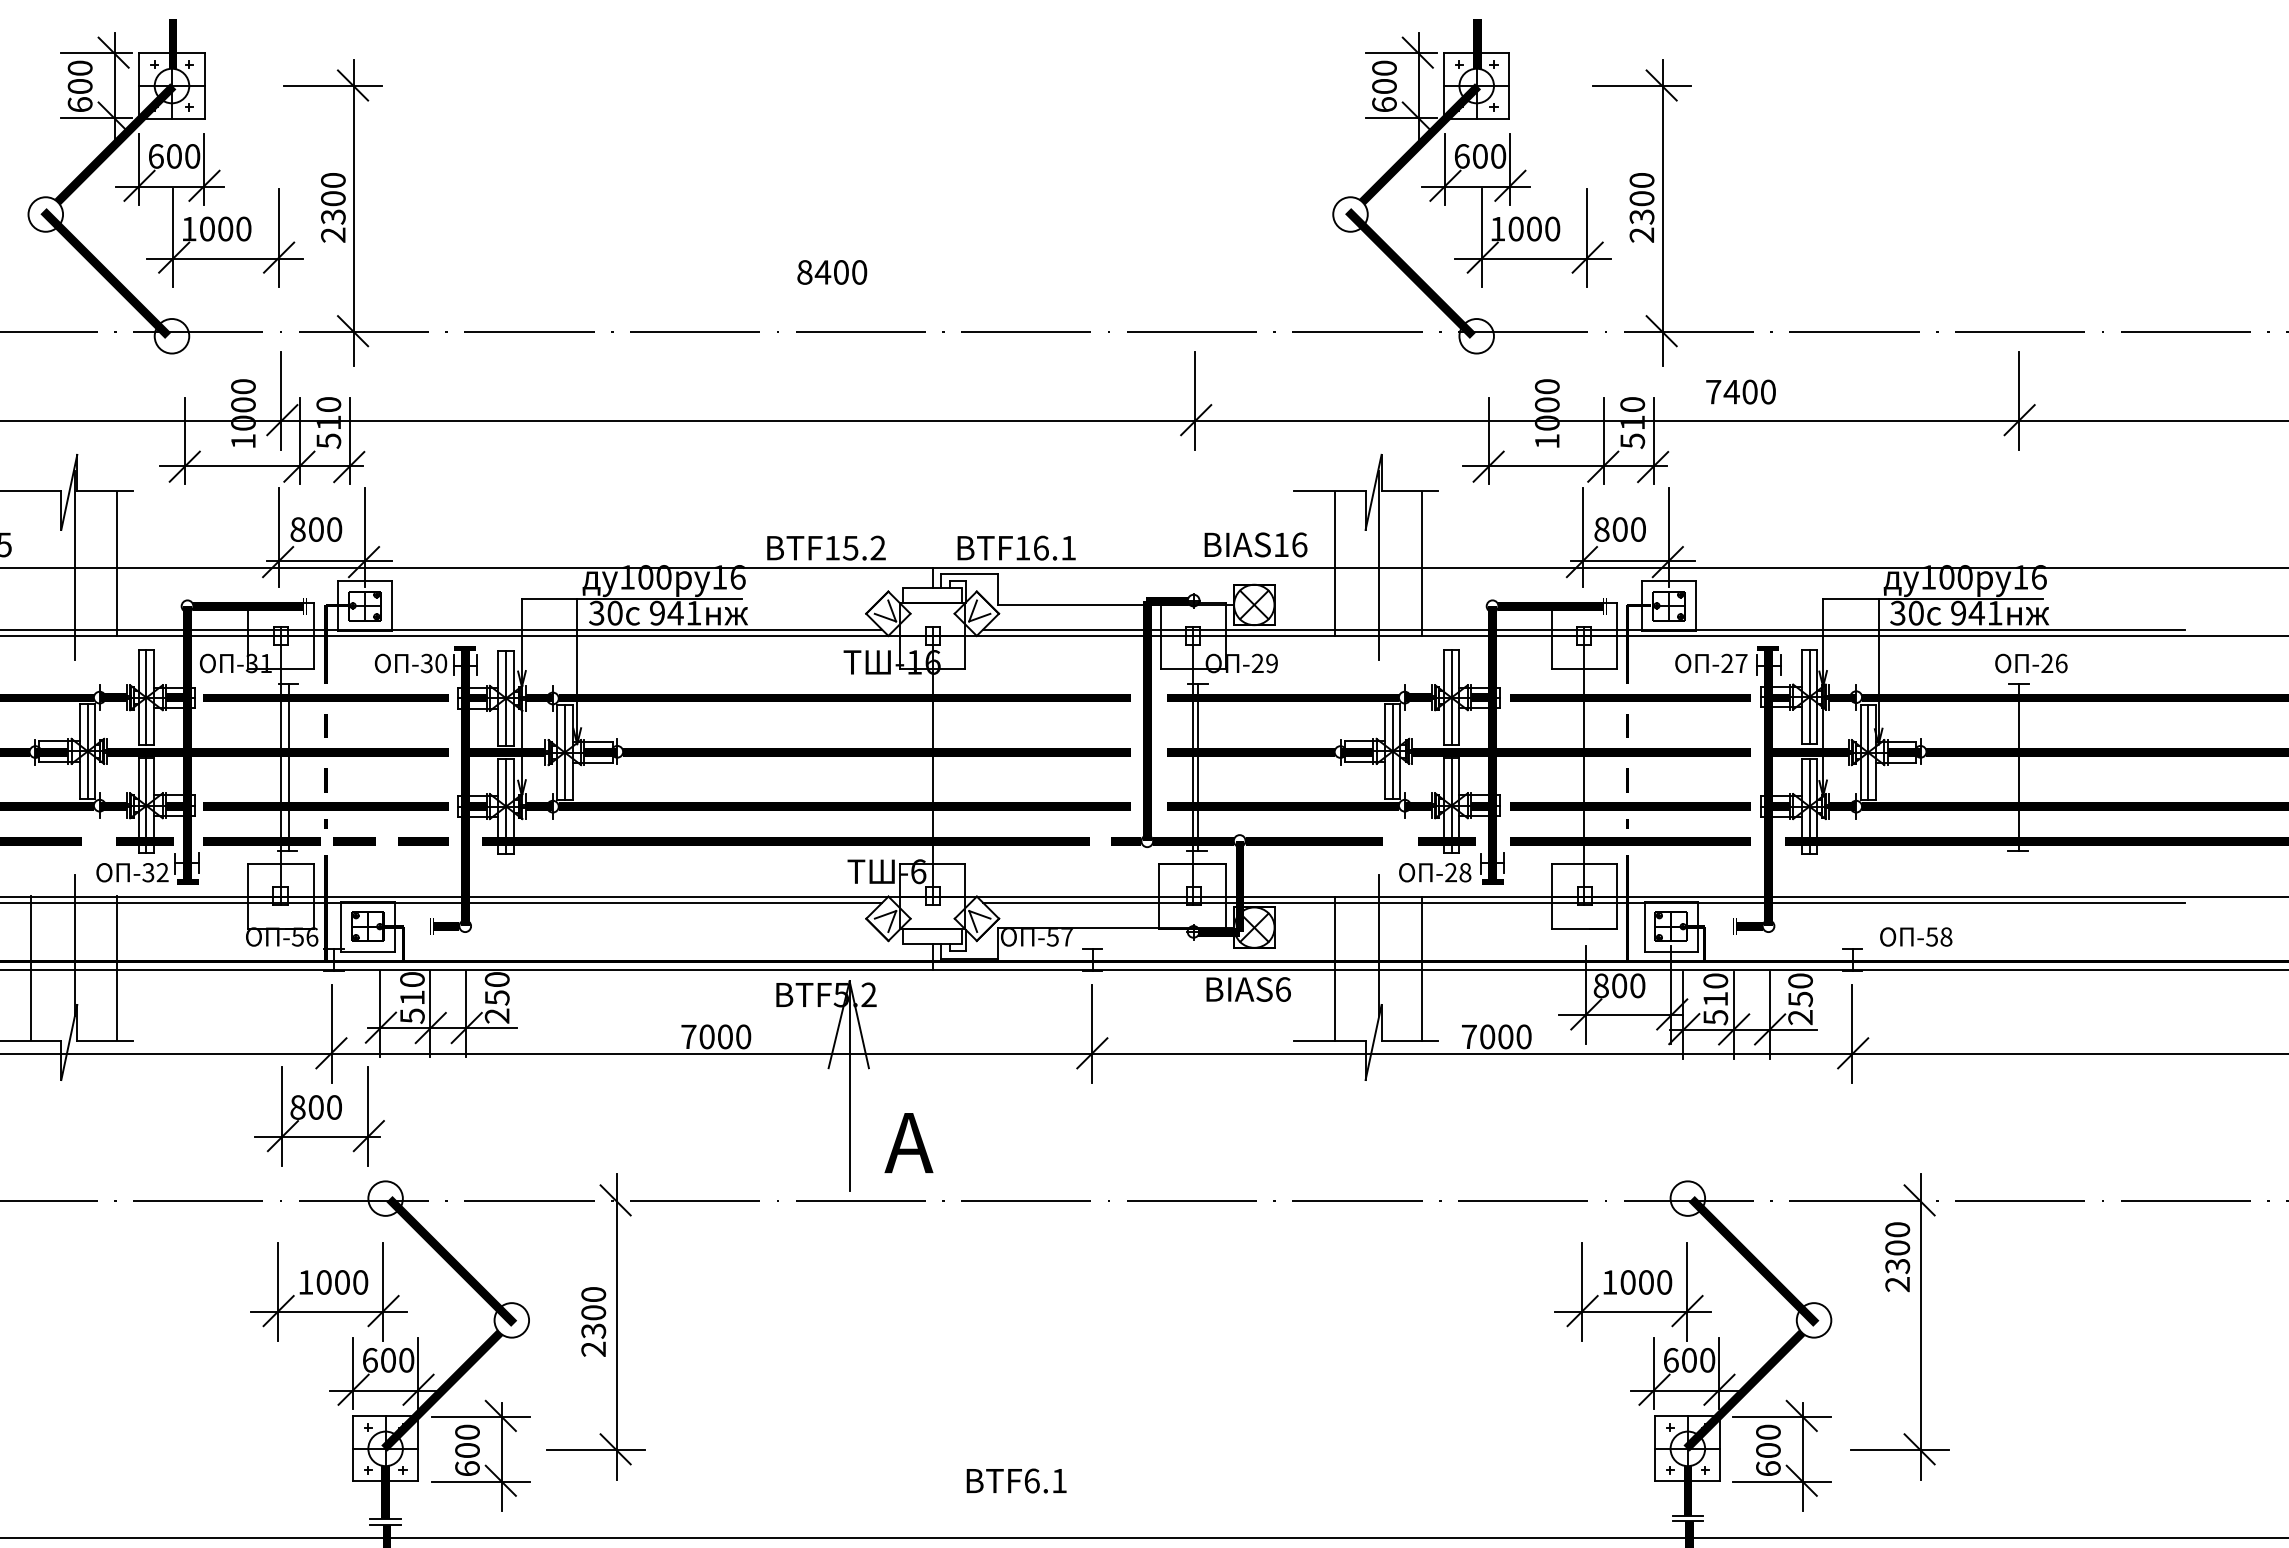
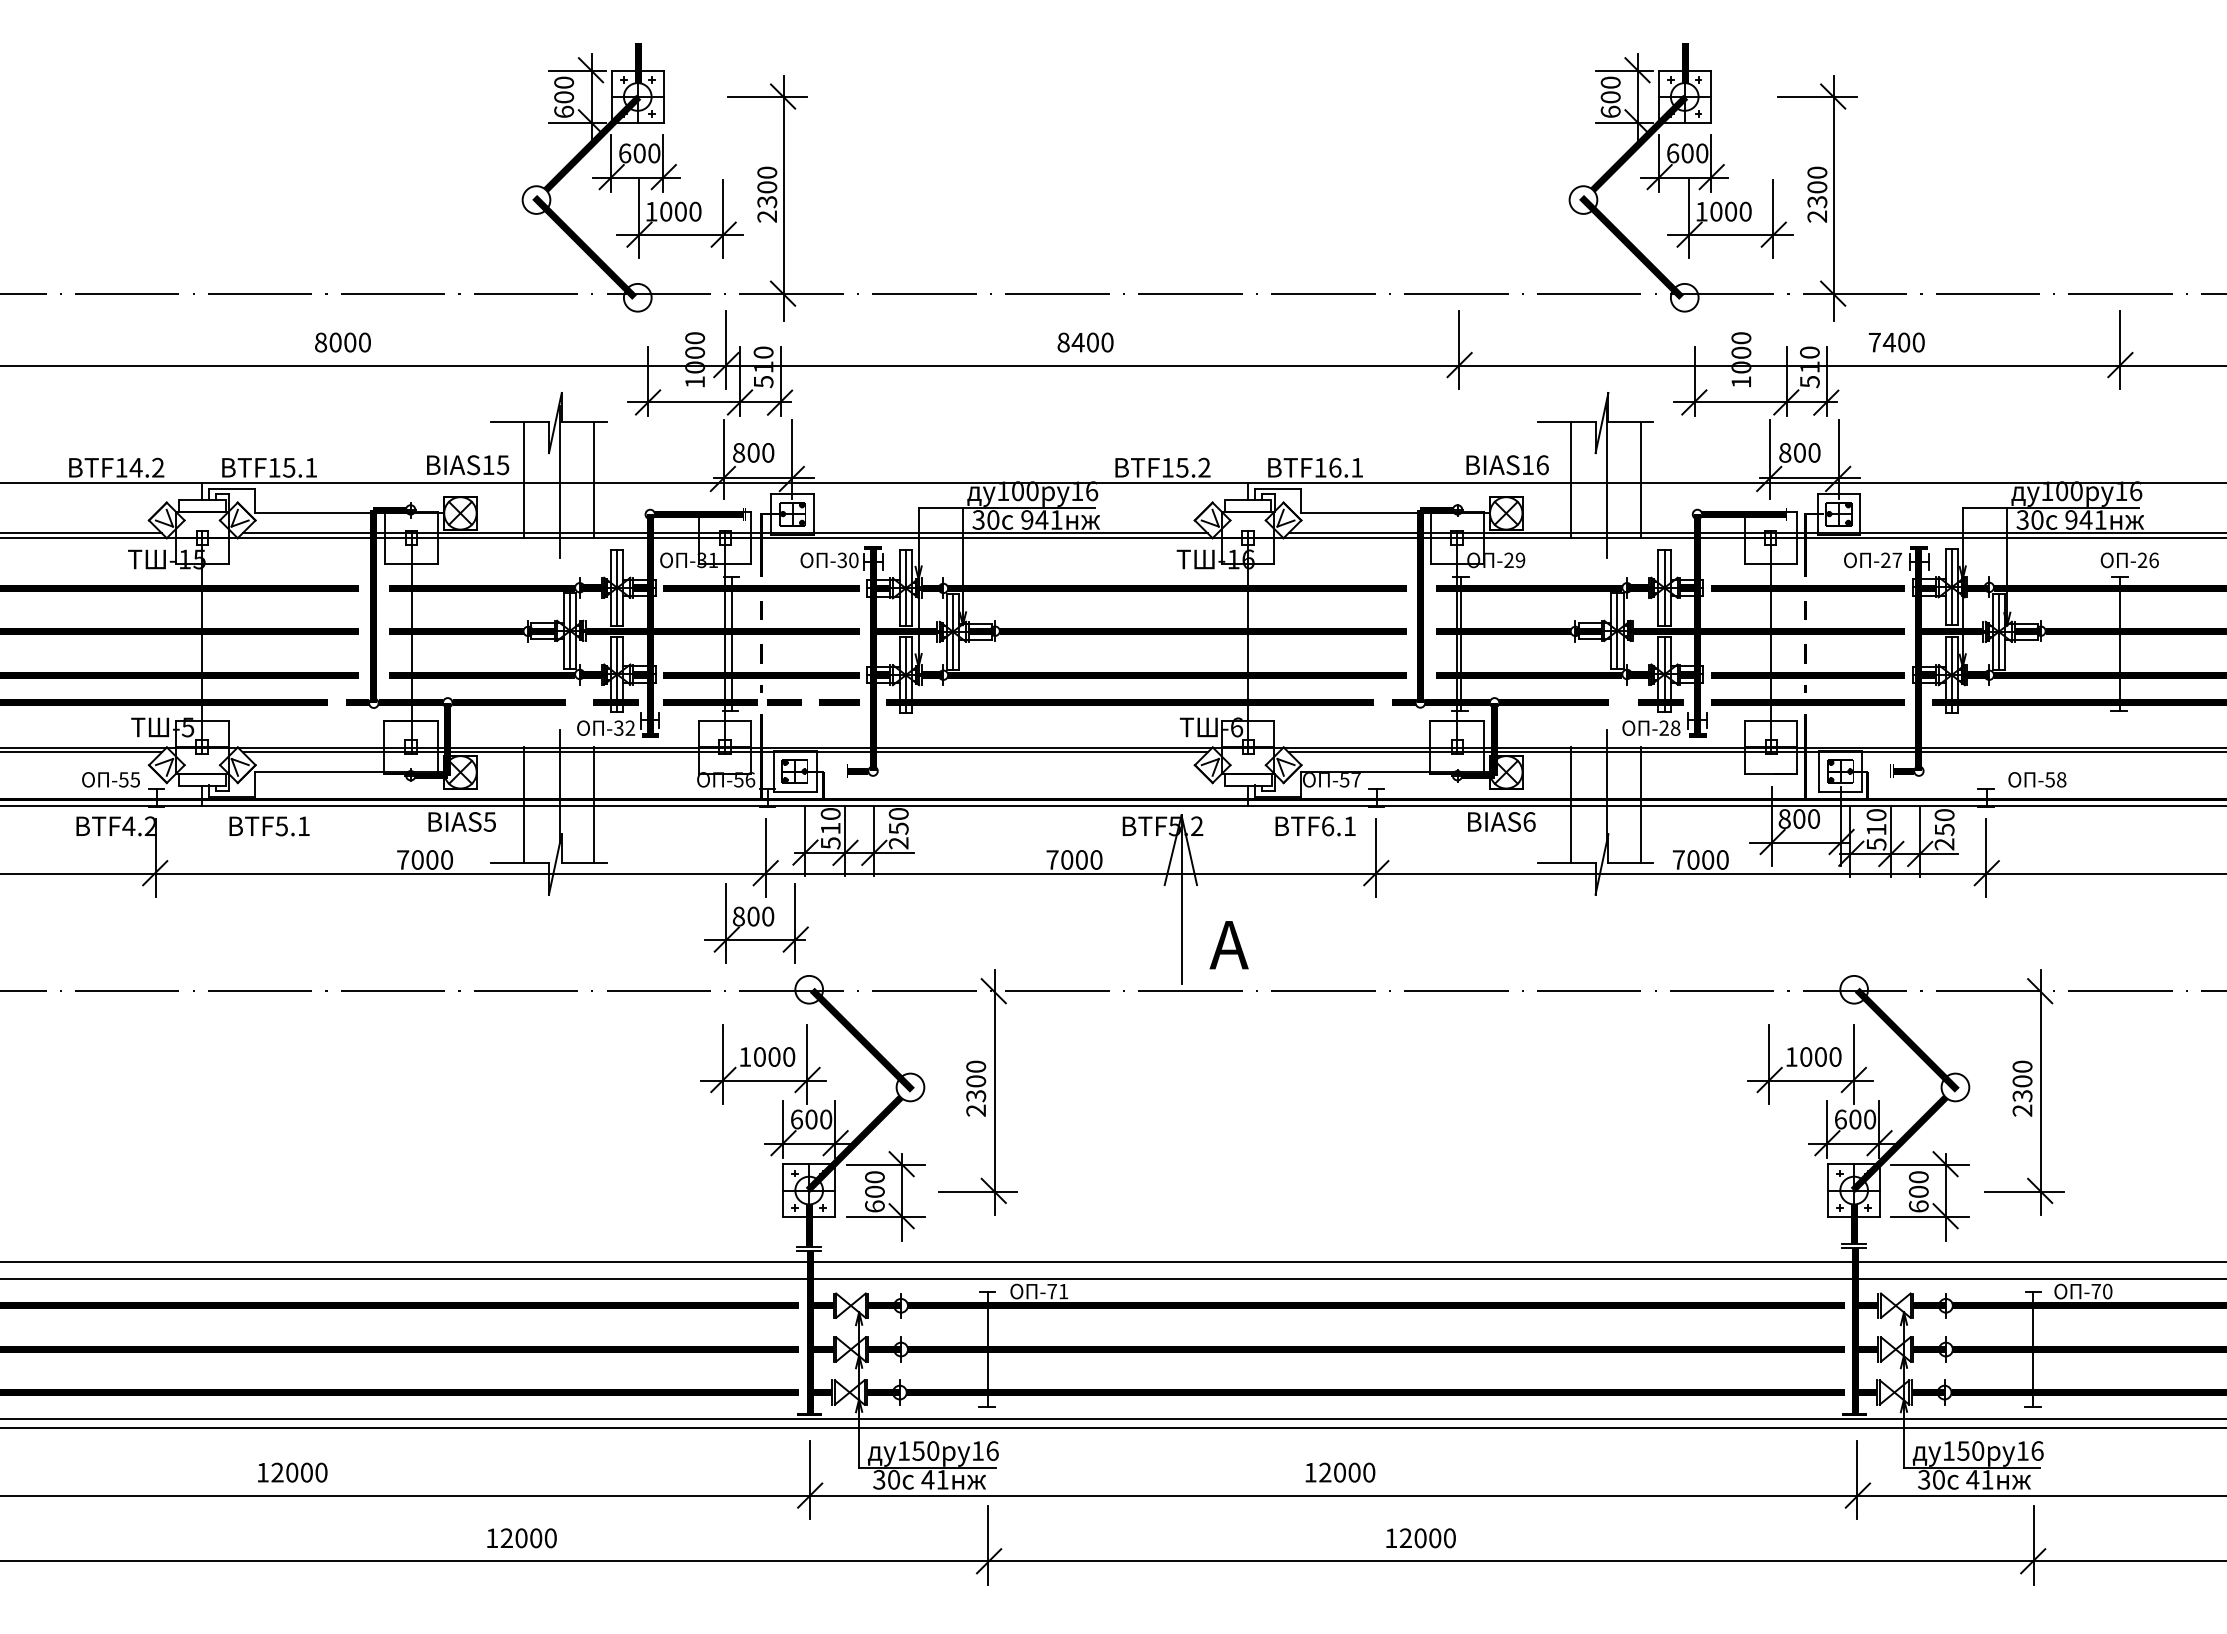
text: (832, 272) -> (1085, 342), moved
line: (30, 563) -> (524, 480), added
text: (1897, 1256) -> (2022, 1088), moved
text: (1016, 1481) -> (1315, 826), moved

